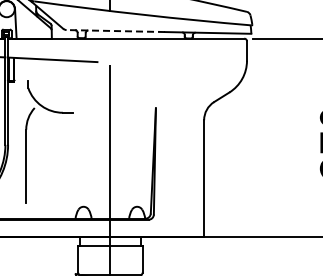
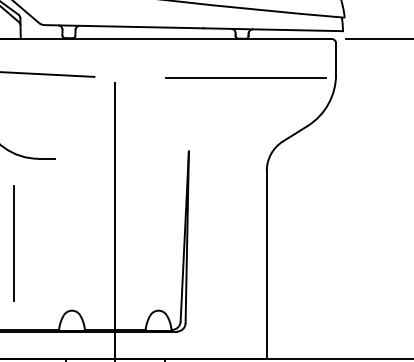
line: (115, 31) -> (123, 27), dashed -> solid
line: (190, 62) -> (244, 77), added
line: (47, 164) -> (13, 242), added

